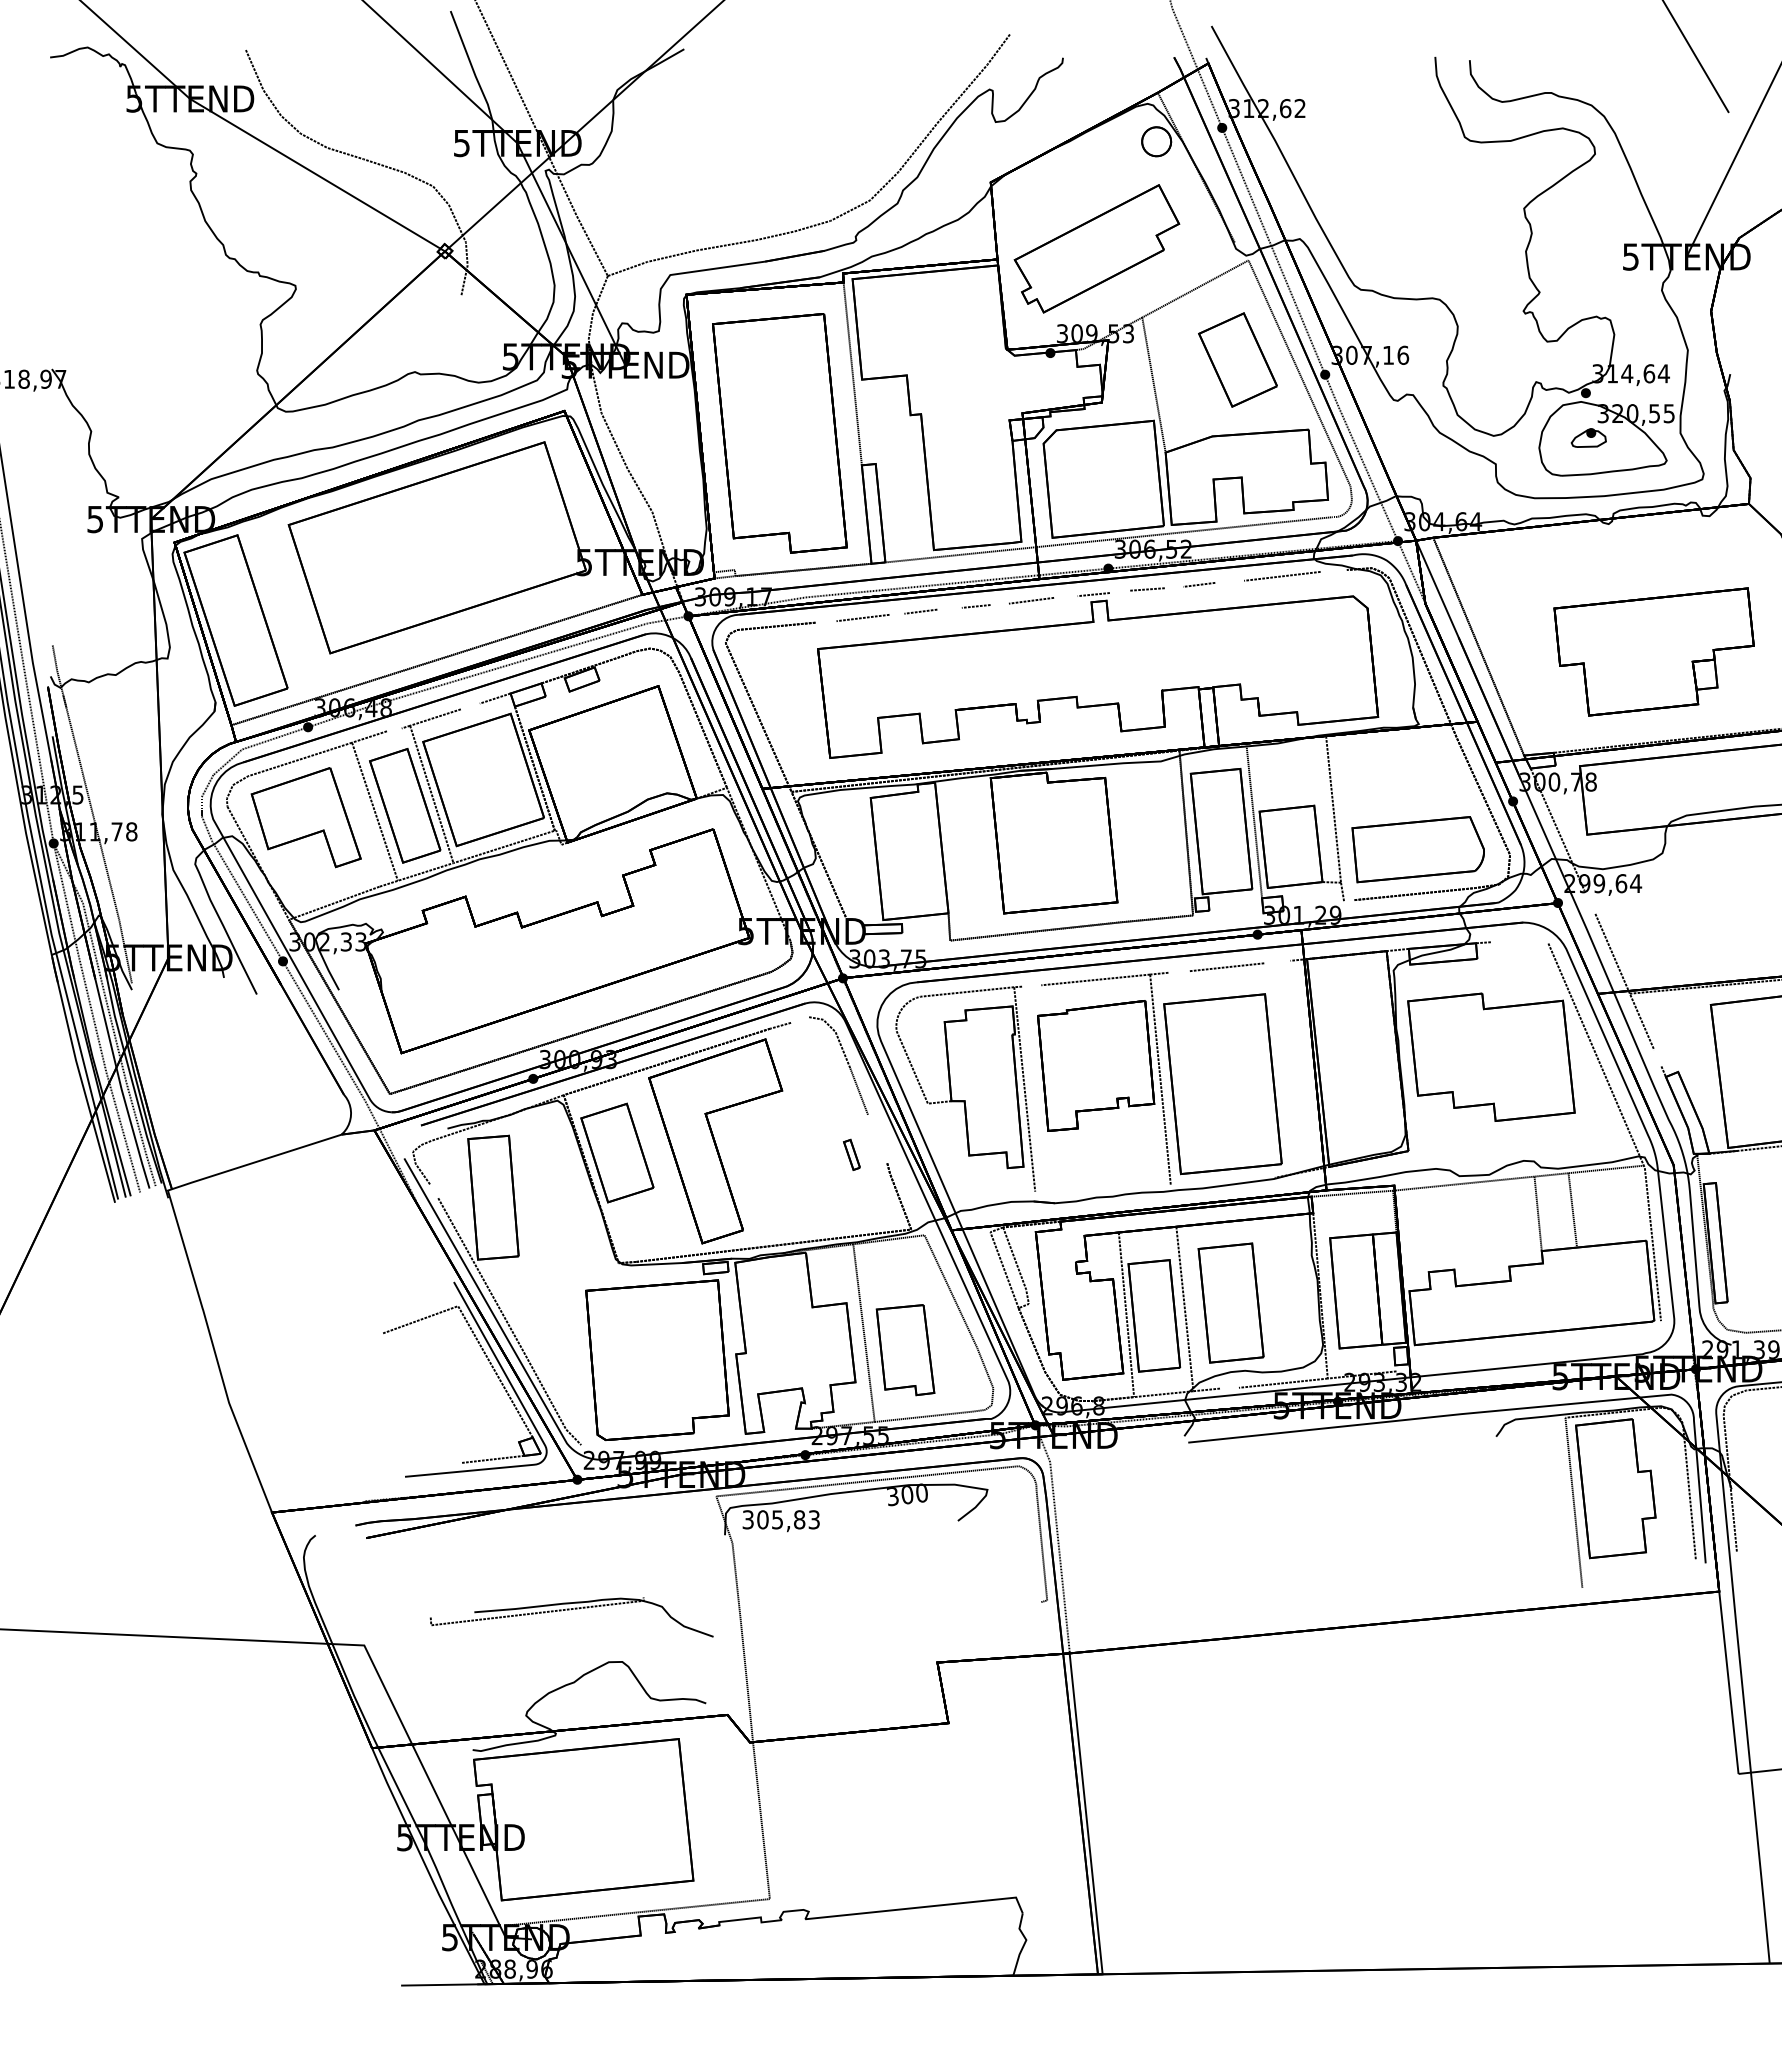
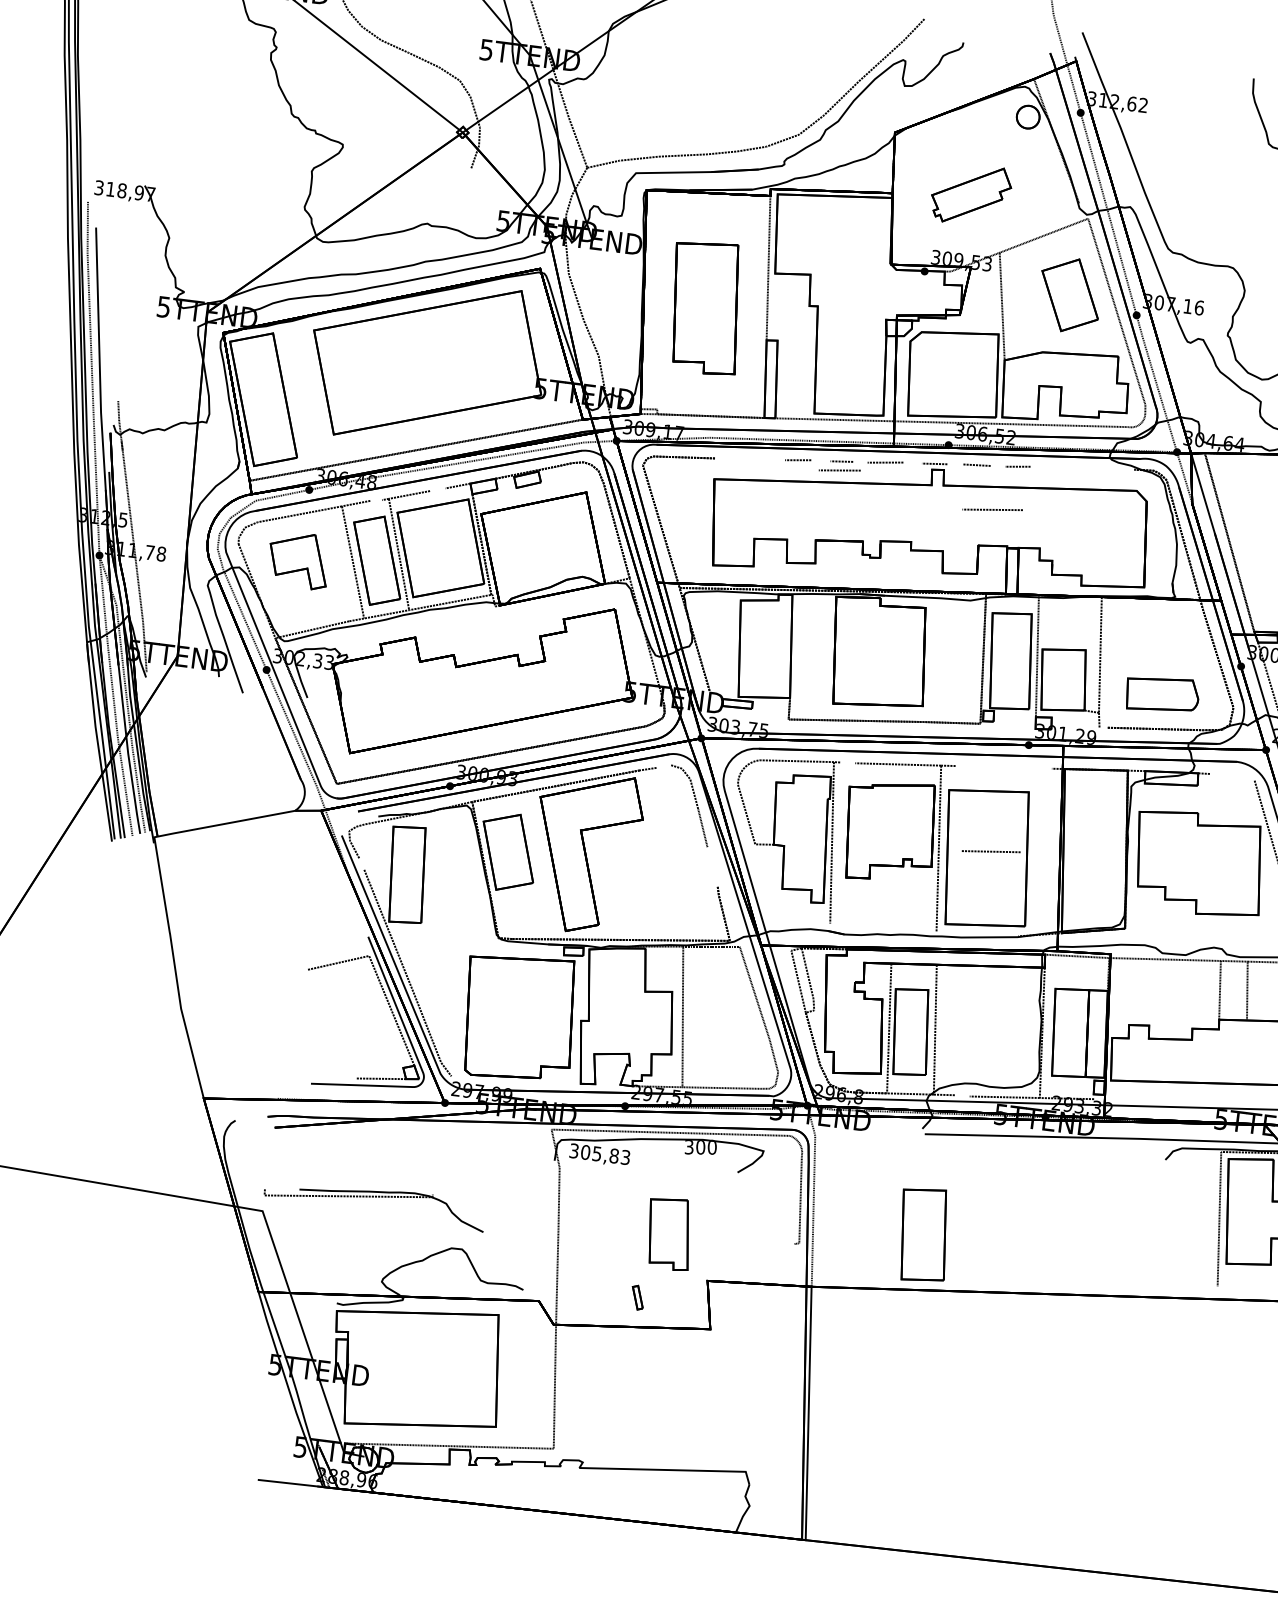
part: (1096, 248) -> (970, 194), size x0.6
part: (779, 433) -> (705, 307), size x0.7
line: (1282, 576) -> (992, 510), moved
line: (861, 617) -> (838, 469), moved
part: (305, 817) -> (298, 560), size x0.7
part: (1417, 849) -> (1161, 694), size x0.7
line: (1226, 966) -> (990, 851), moved
part: (851, 1154) -> (637, 1297), moved
part: (1230, 1302) -> (923, 1234), moved
part: (905, 1350) -> (669, 1234), moved
part: (569, 1610) -> (373, 1197), moved

